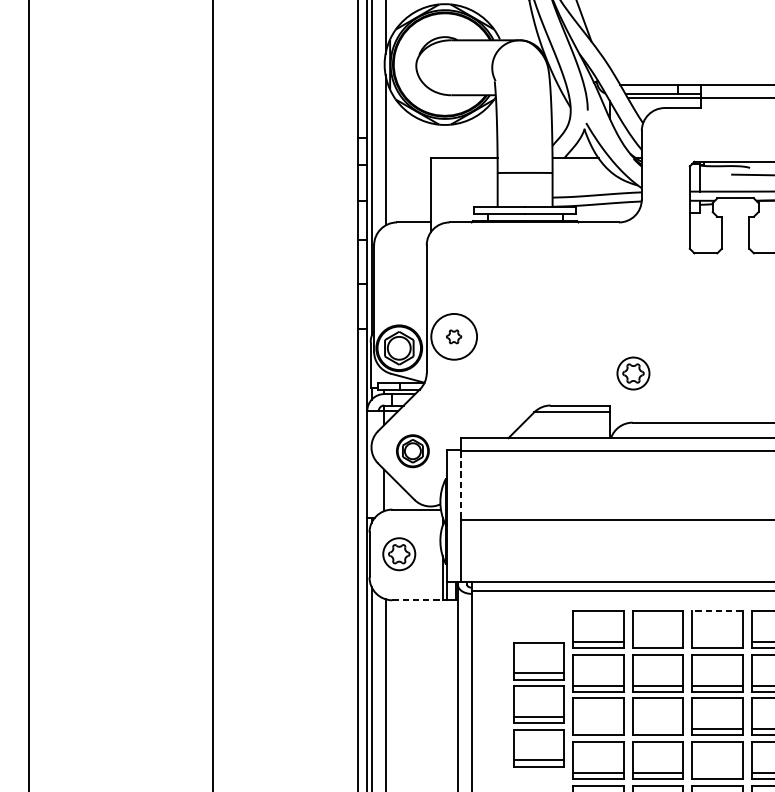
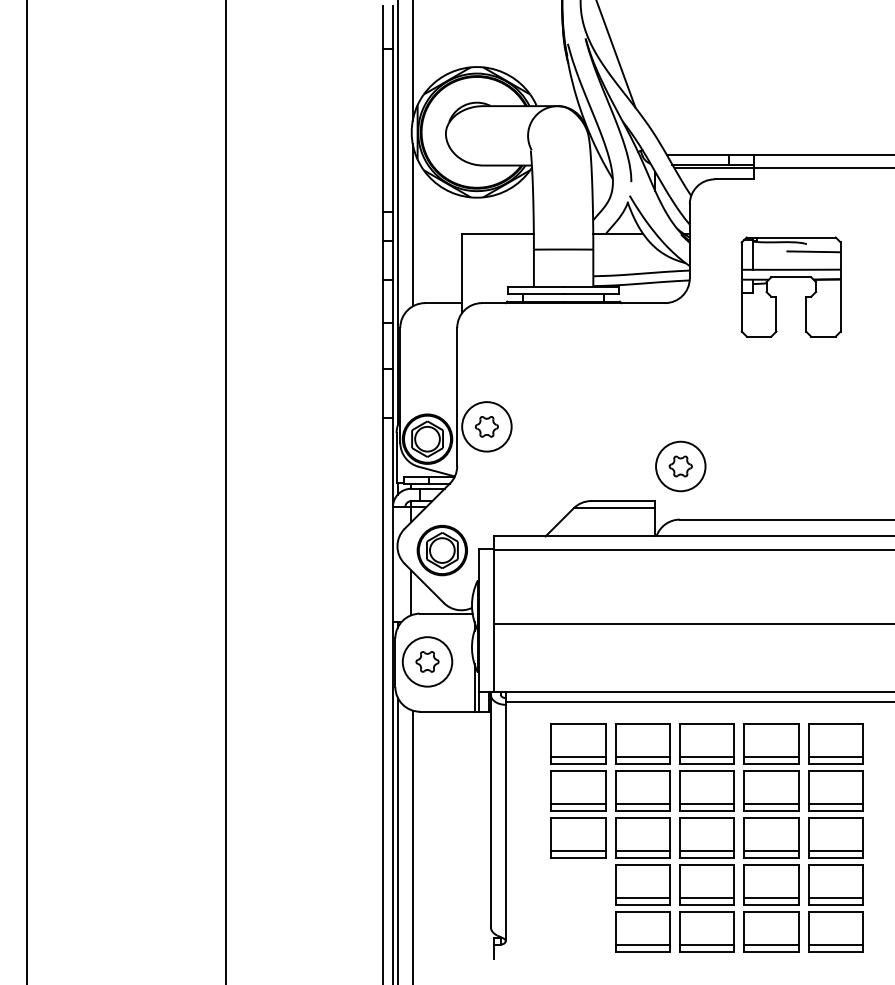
part: (453, 336) -> (486, 426), size x1.43
circle: (633, 373) -> (680, 466), size x1.43
part: (412, 451) -> (441, 550), size x1.43
line: (461, 485) -> (494, 587), dashed -> solid
circle: (399, 553) -> (427, 661), size x1.43
line: (417, 600) -> (447, 711), dashed -> solid
line: (716, 611) -> (770, 723), dashed -> solid
line: (657, 641) -> (706, 756), added
line: (717, 641) -> (771, 756), added
part: (538, 704) -> (578, 790), moved
line: (598, 728) -> (642, 850), added
line: (657, 728) -> (706, 850), added
line: (717, 773) -> (771, 898), added

